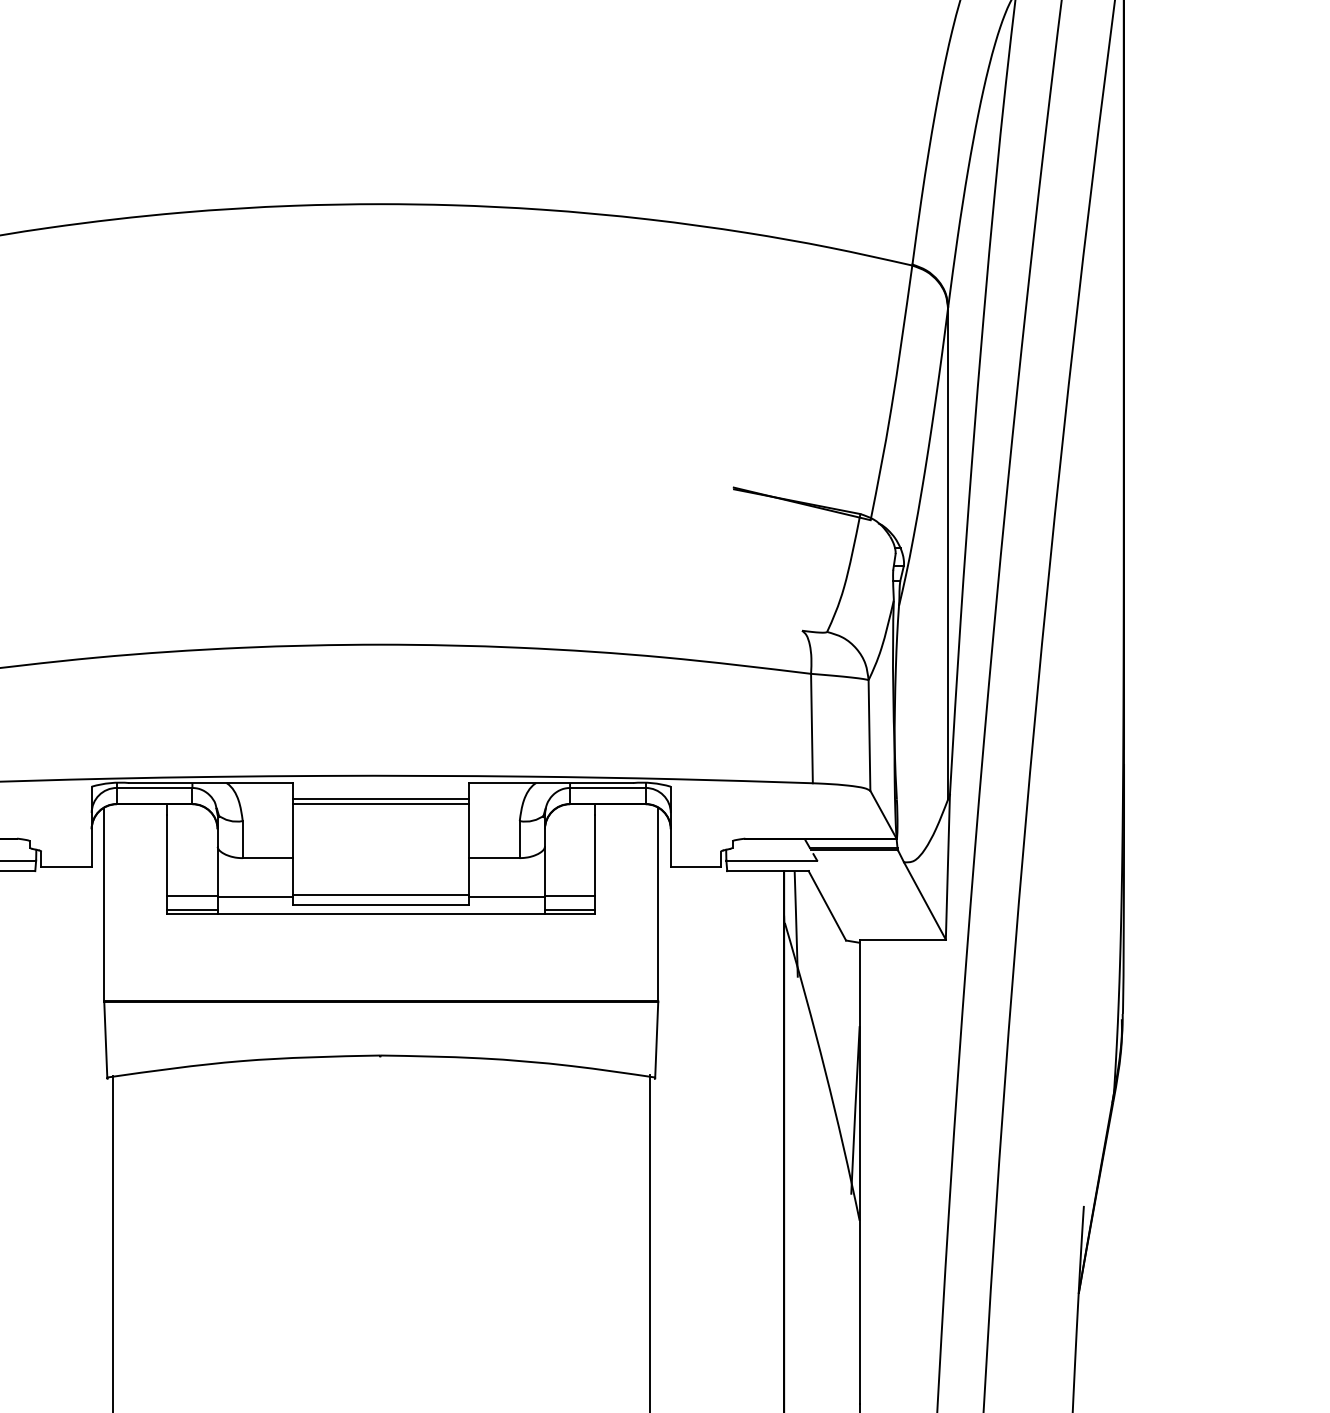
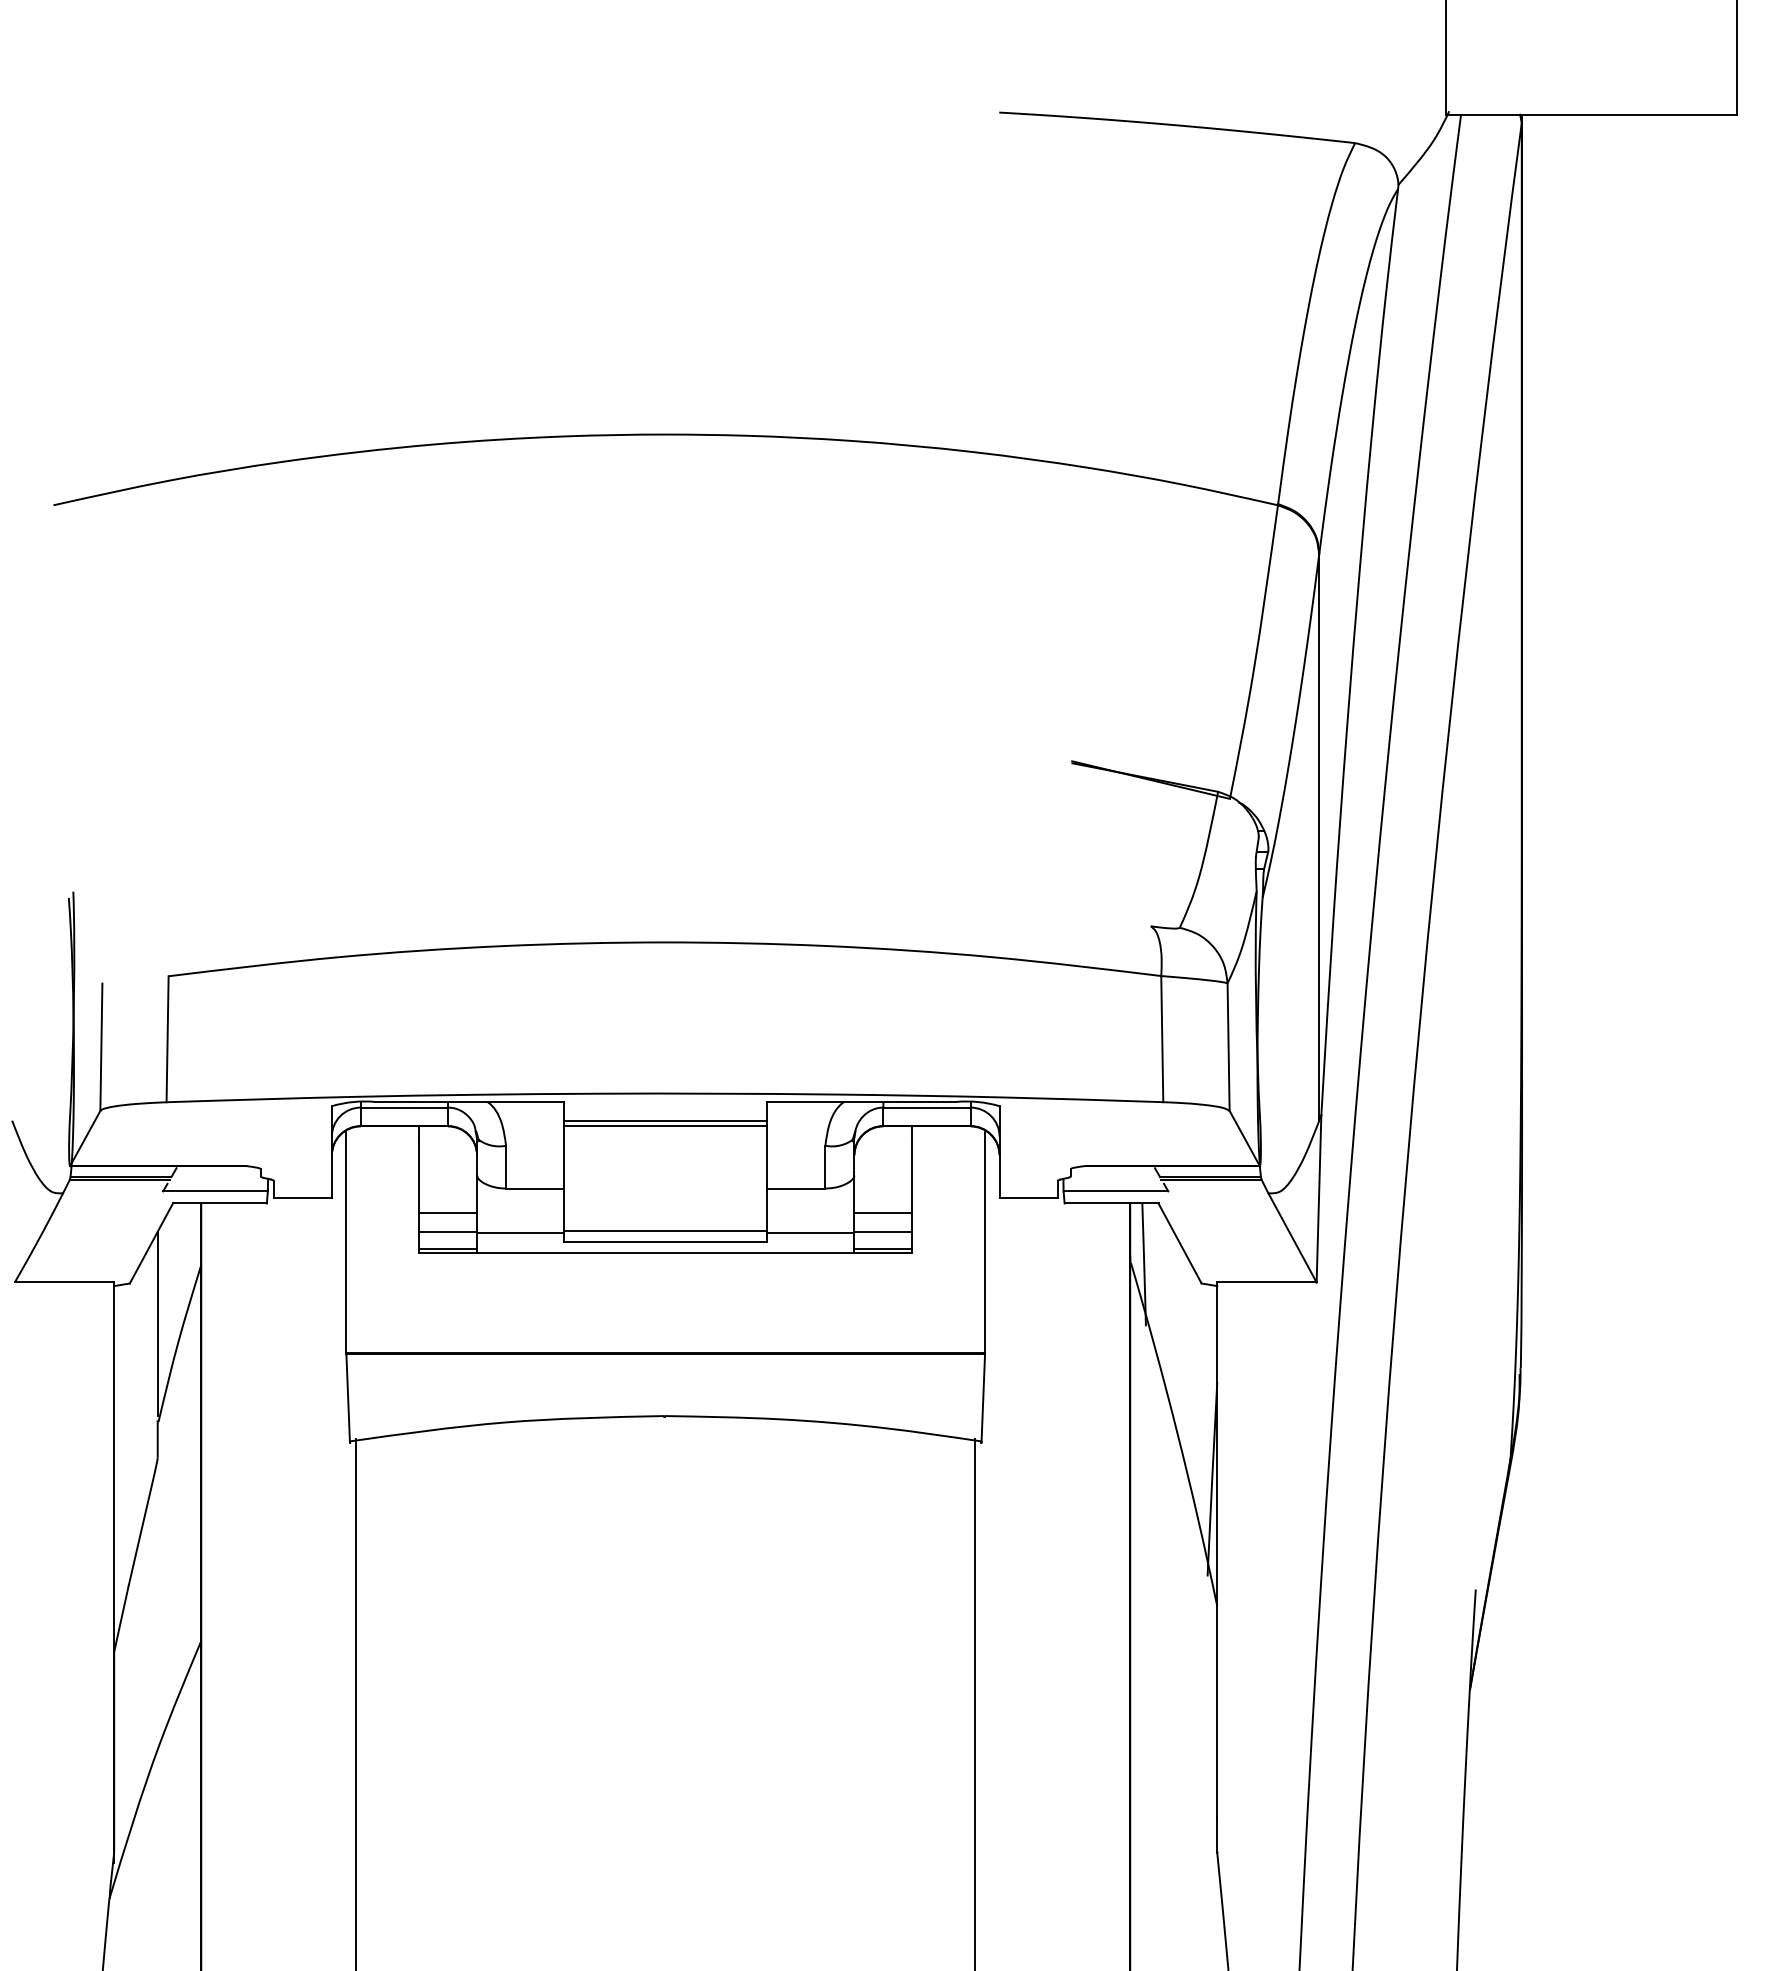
line: (191, 878) -> (447, 1212), added
line: (570, 878) -> (883, 1212), added

